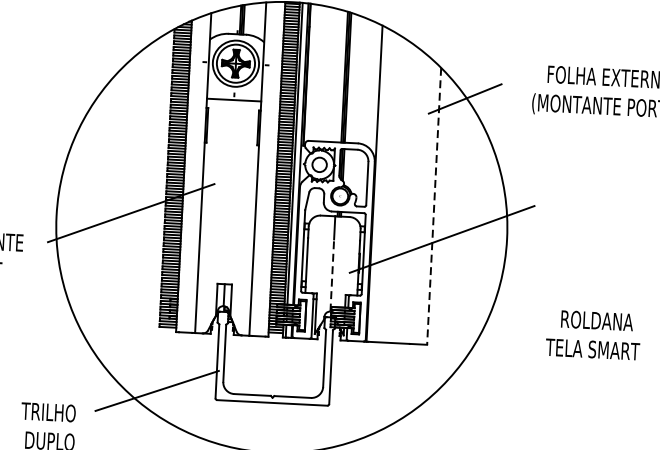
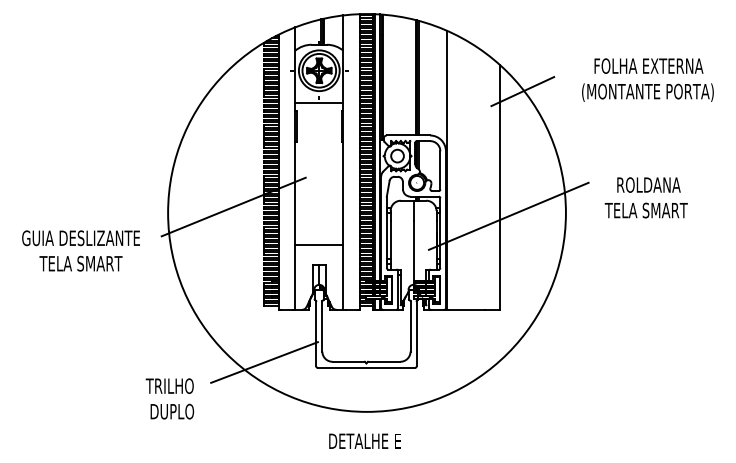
line: (434, 207) -> (500, 188), dashed -> solid
line: (226, 261) -> (319, 245), added
line: (332, 274) -> (413, 252), dashed -> solid
text: (592, 334) -> (645, 197), moved

